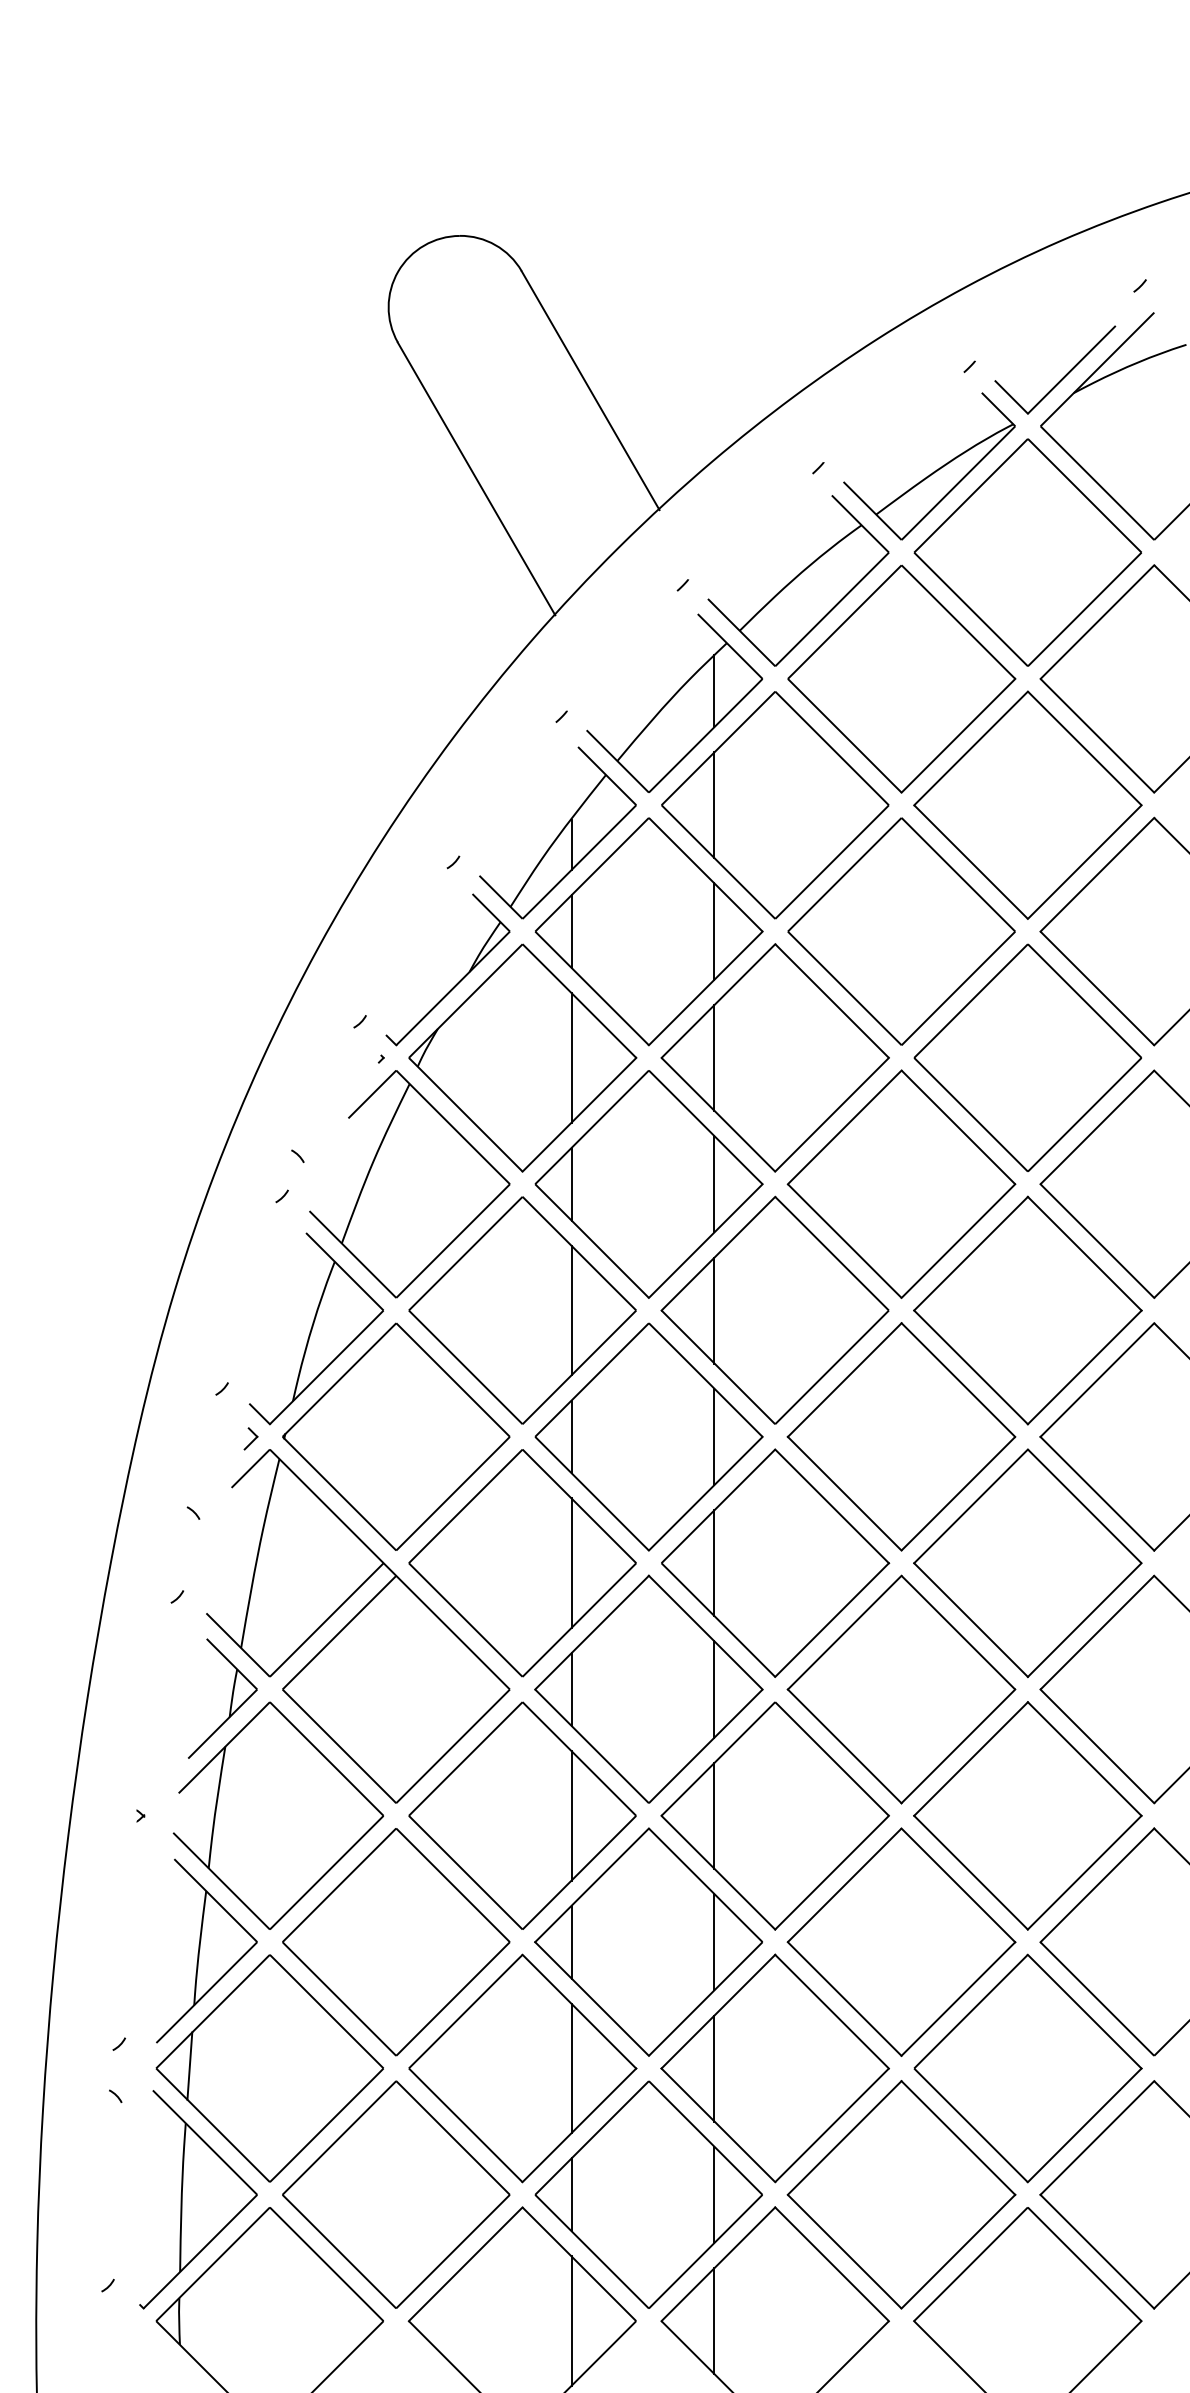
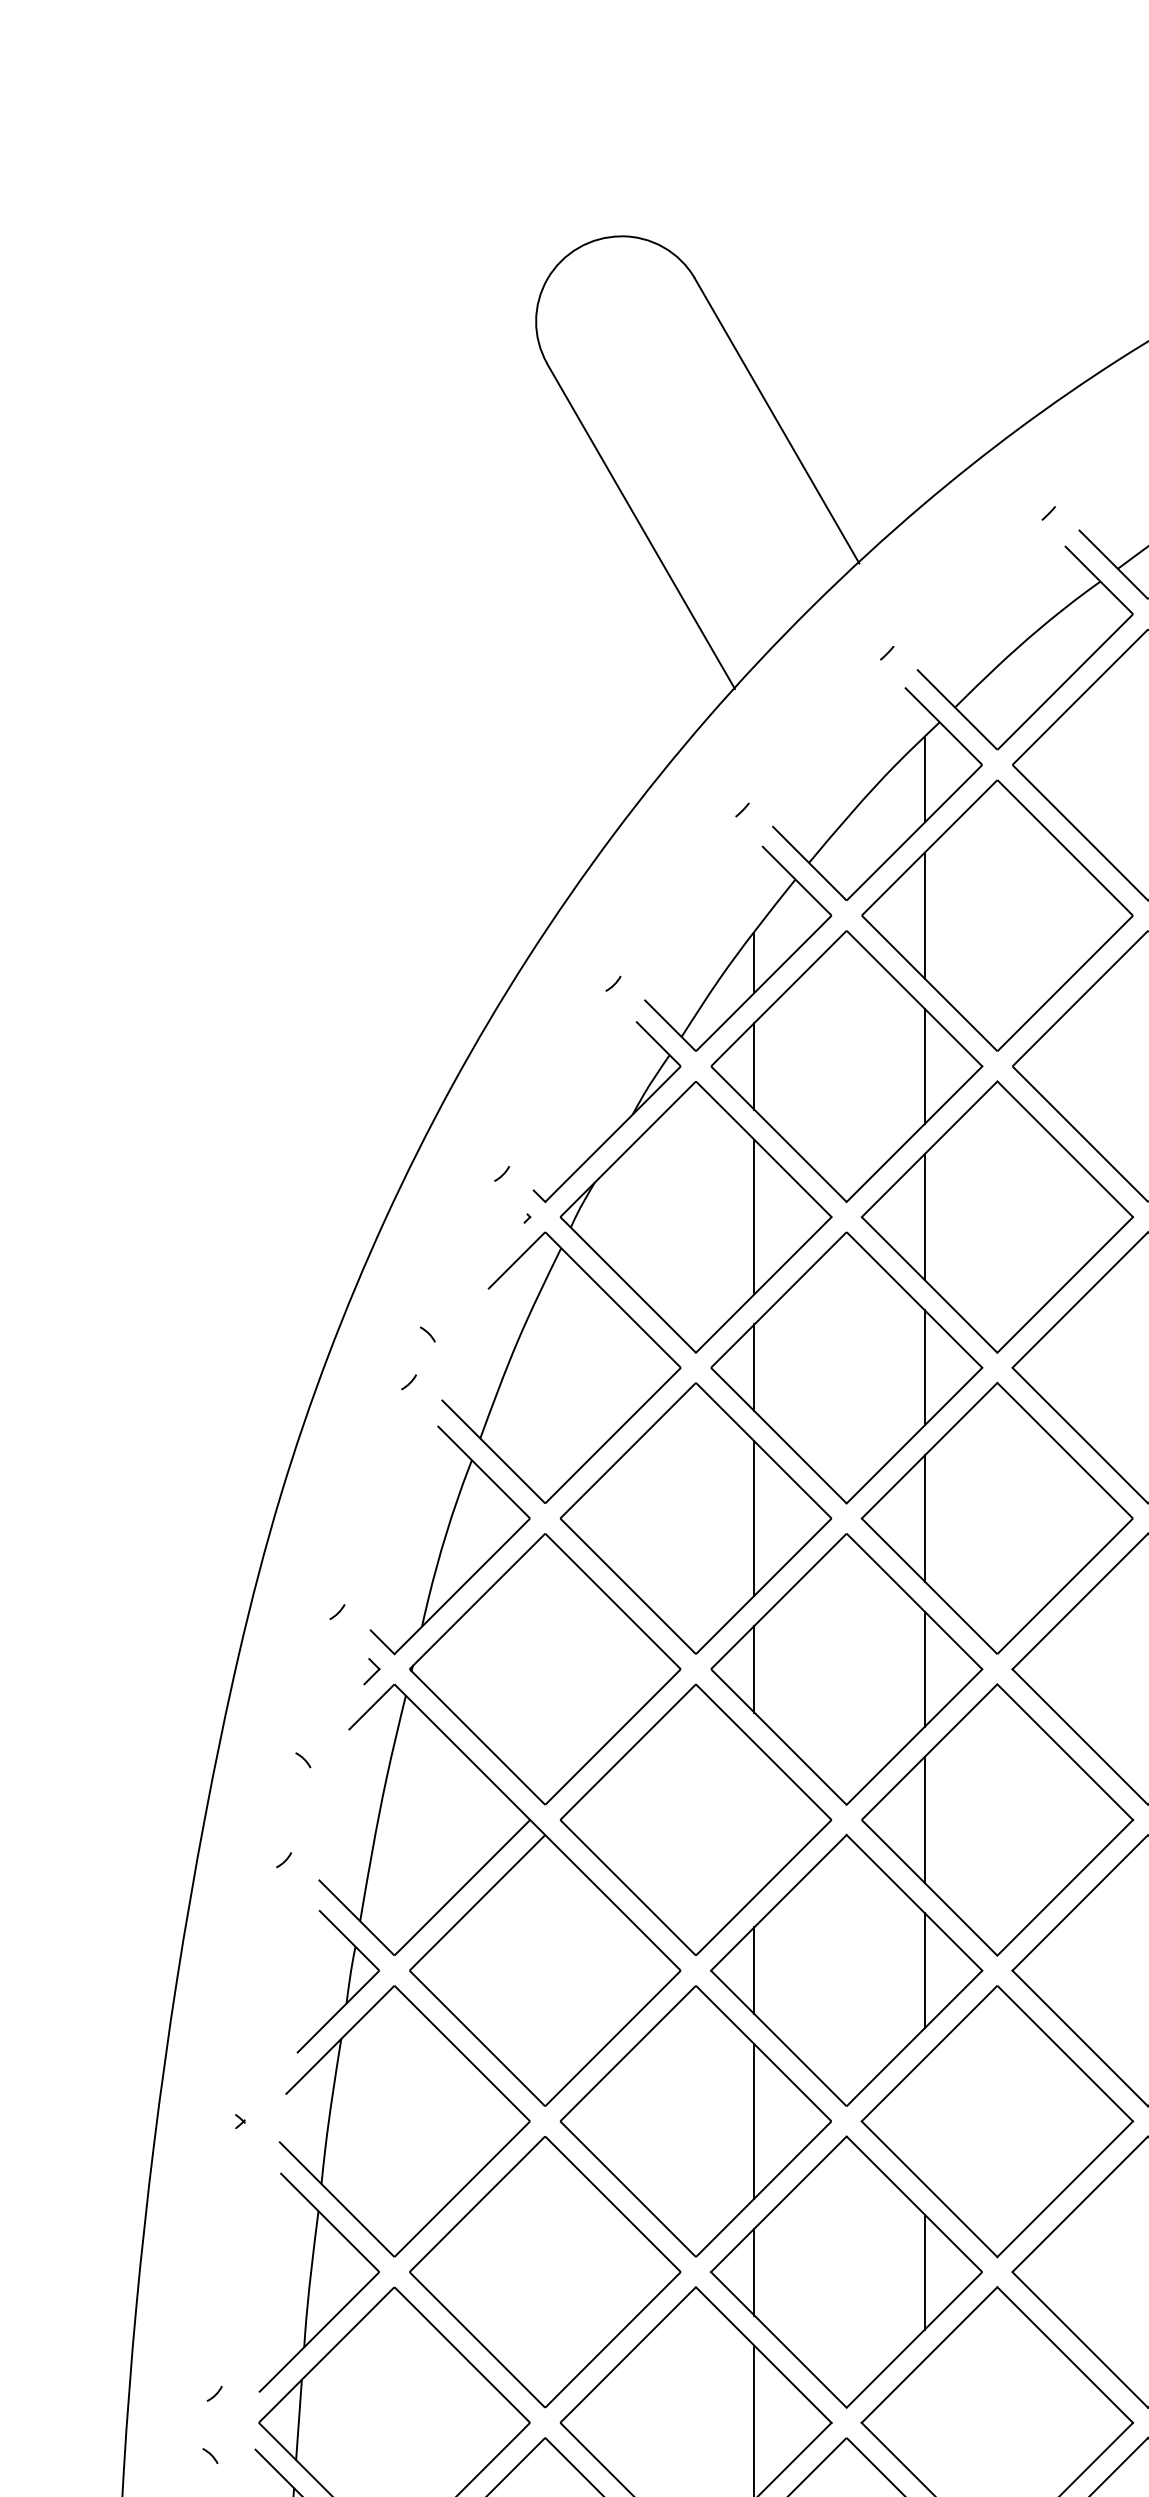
line: (571, 1562) -> (754, 1819), removed
line: (714, 1815) -> (924, 2120), removed
line: (714, 2068) -> (924, 2422), removed

